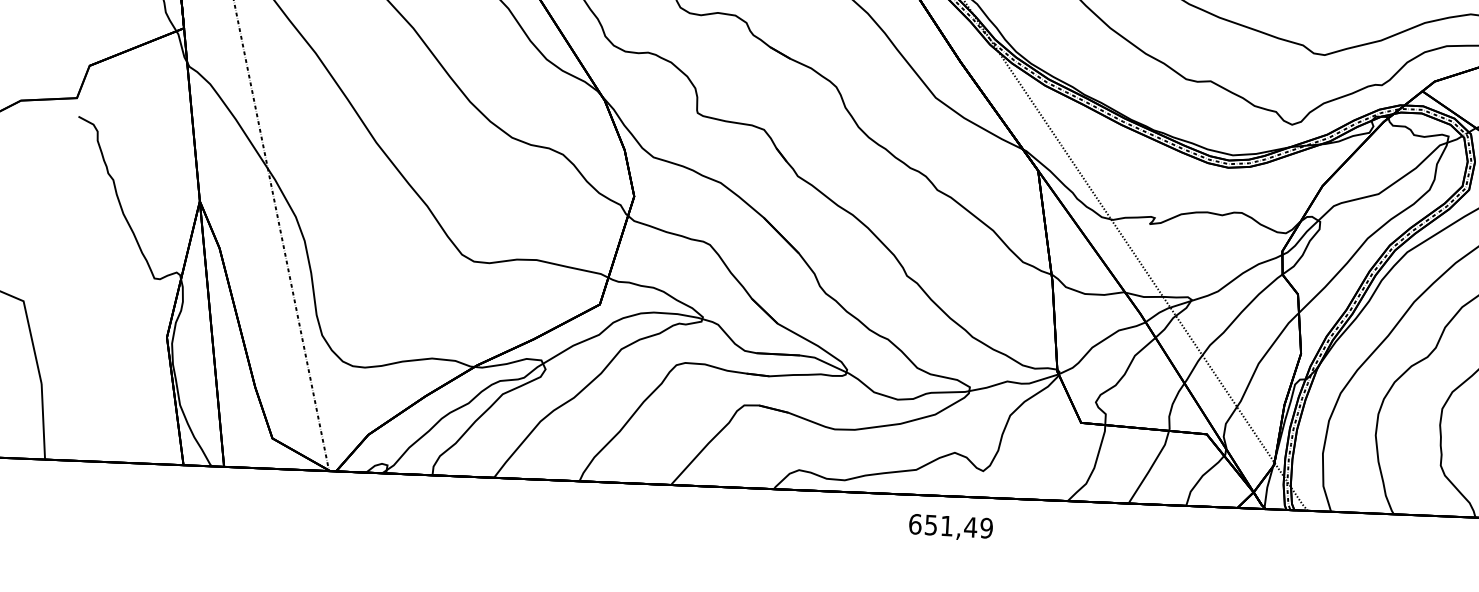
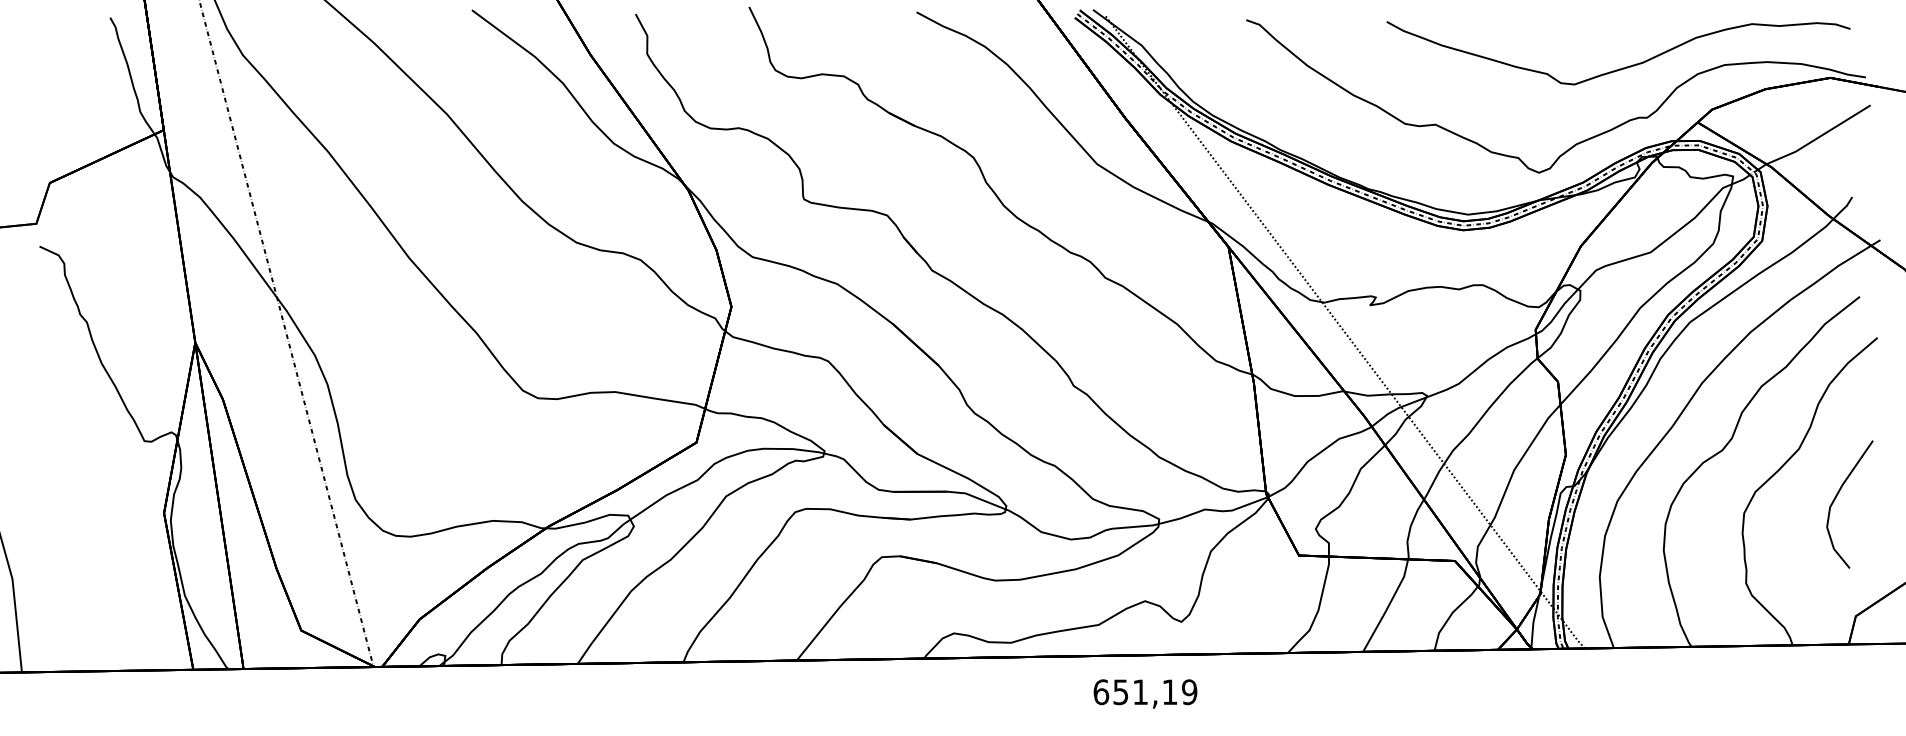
text: (970, 526) -> (1169, 691), 651,49 -> 651,19

